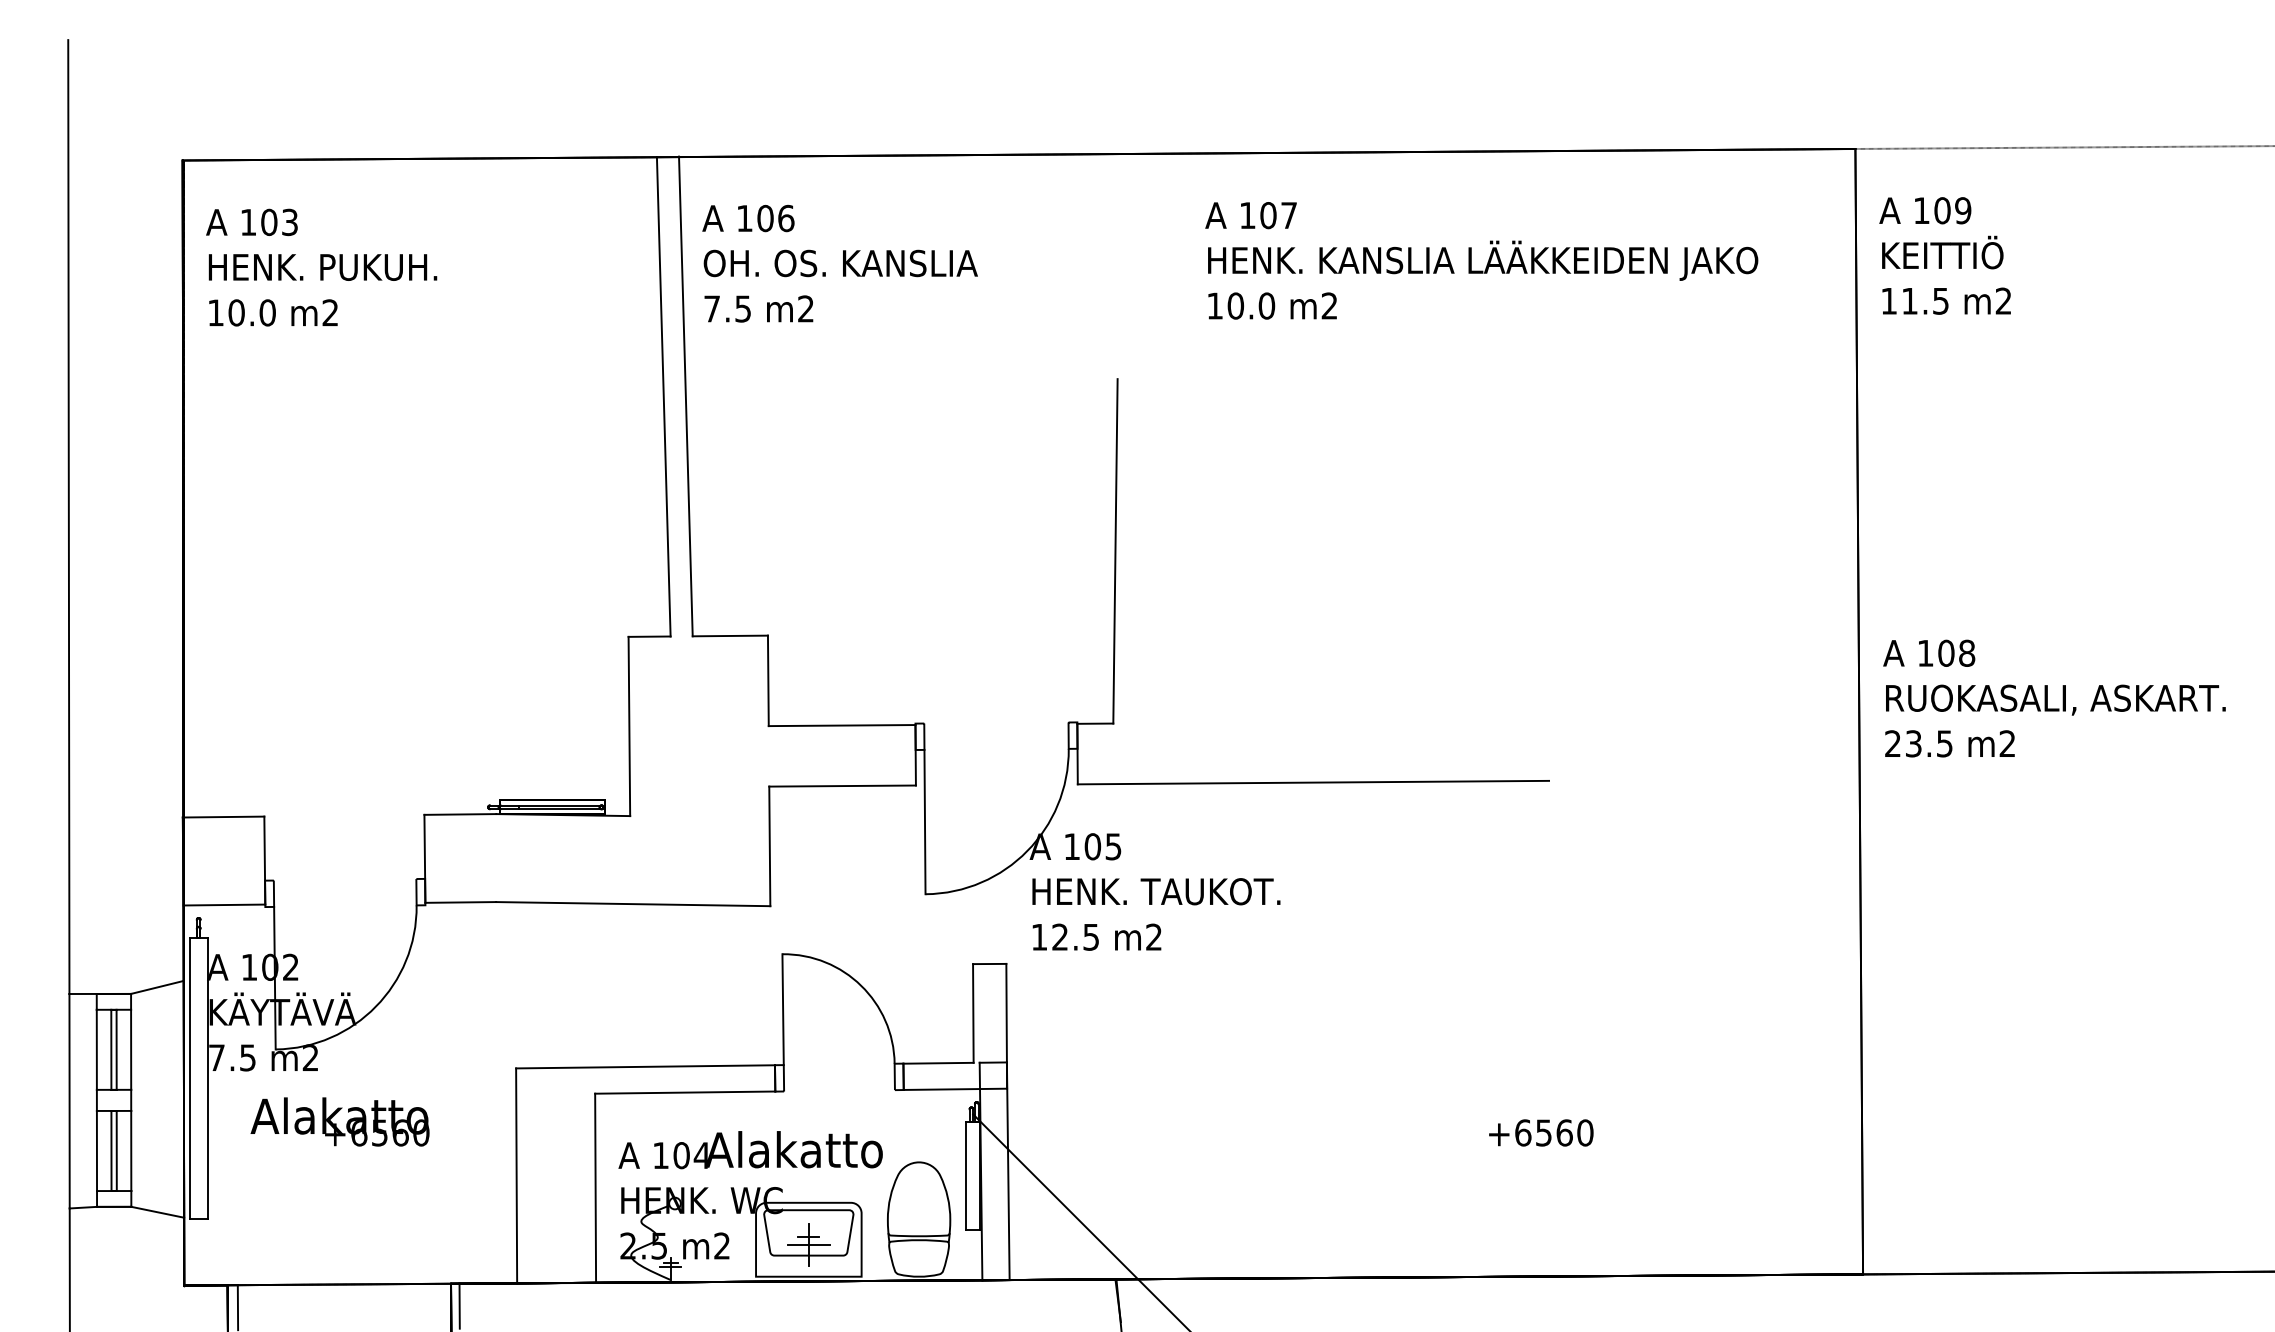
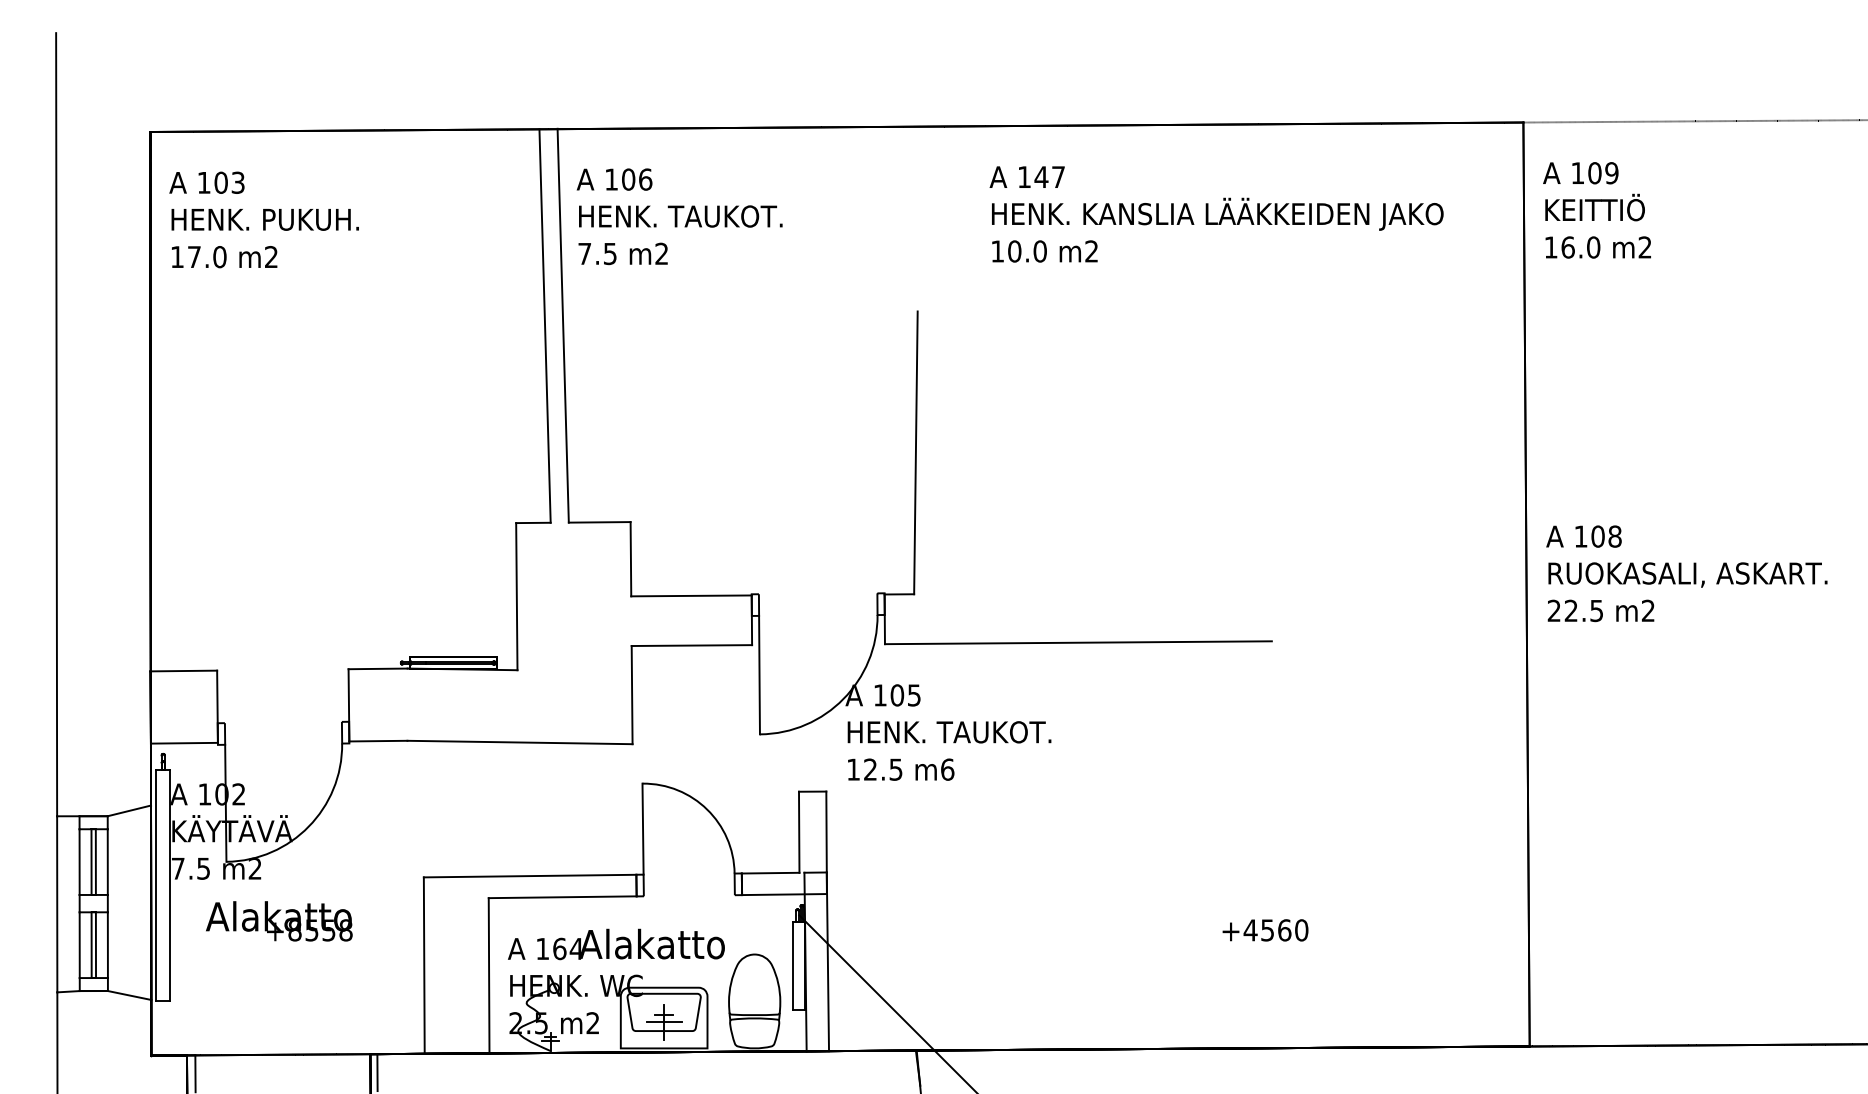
text: (1267, 215) -> (1040, 177), 107 -> 147
text: (840, 263) -> (690, 216), OH. OS. KANSLIA -> HENK. TAUKOT.
text: (1925, 300) -> (1580, 246), 11.5 -> 16.0
text: (236, 312) -> (194, 256), 10.0 -> 17.0
text: (1913, 743) -> (1571, 610), 23.5 -> 22.5
text: (1154, 936) -> (947, 769), m2 -> m6
text: (390, 1132) -> (320, 929), +6560 -> +8558
text: (1522, 1132) -> (1250, 929), +6560 -> +4560
text: (681, 1155) -> (559, 948), 104 -> 164

